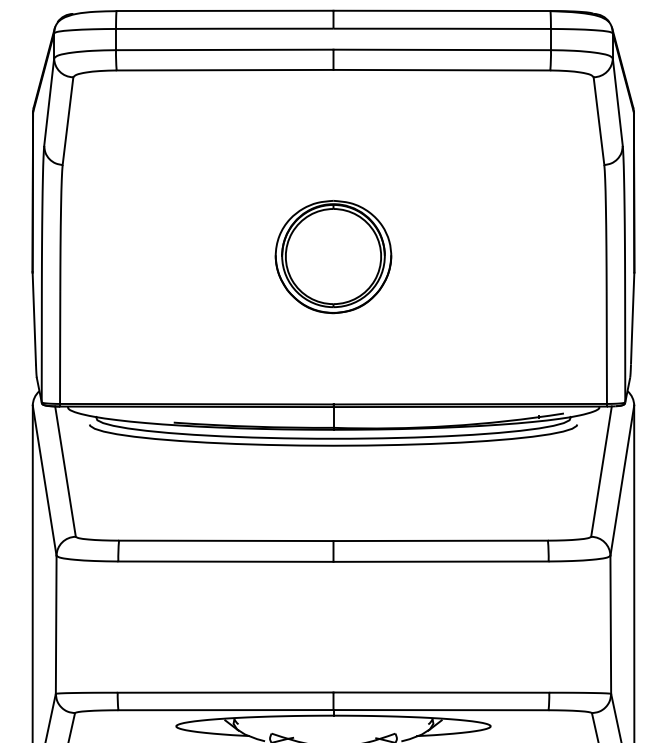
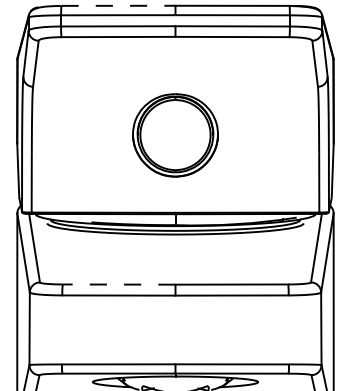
line: (225, 10) -> (118, 5), solid -> dashed
part: (333, 255) -> (175, 134), size x1.4
line: (225, 540) -> (118, 284), solid -> dashed

